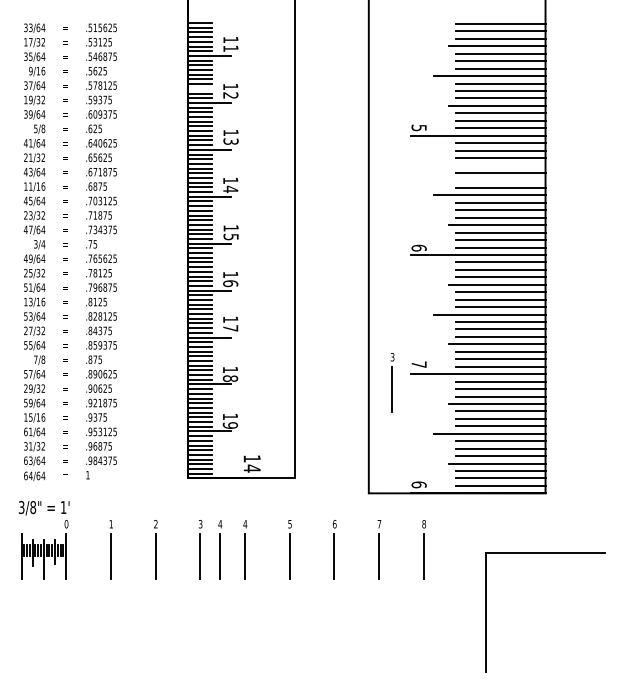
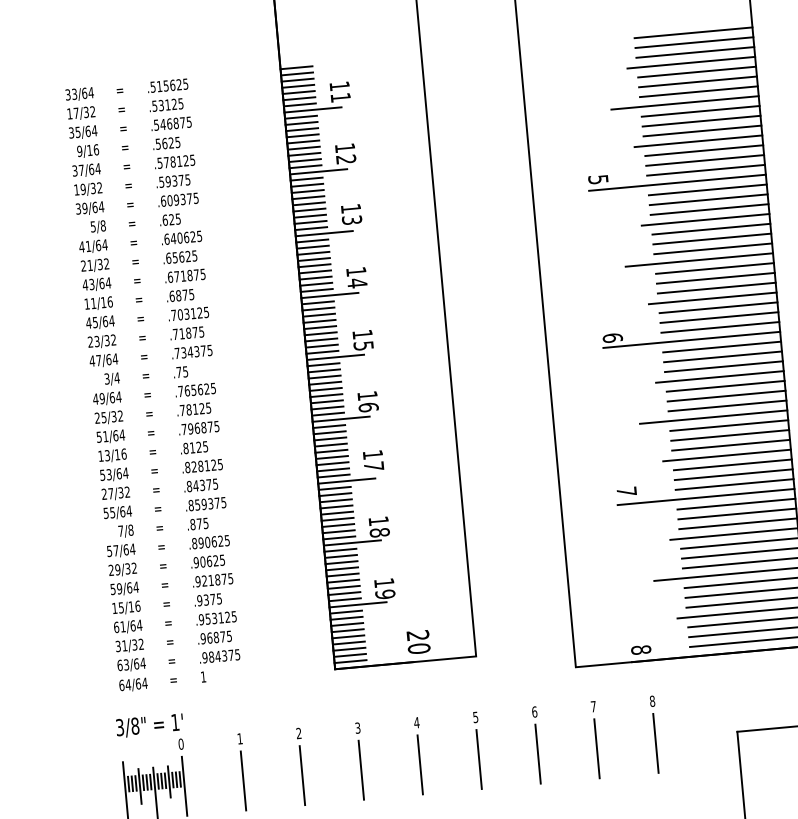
line: (199, 88) -> (304, 153), added
line: (496, 165) -> (704, 219), added
line: (500, 180) -> (711, 239), added
part: (392, 382) -> (593, 518), removed
text: (251, 463) -> (417, 641), 14 -> 20
text: (418, 484) -> (640, 649), 6 -> 8
part: (220, 549) -> (387, 759), removed

